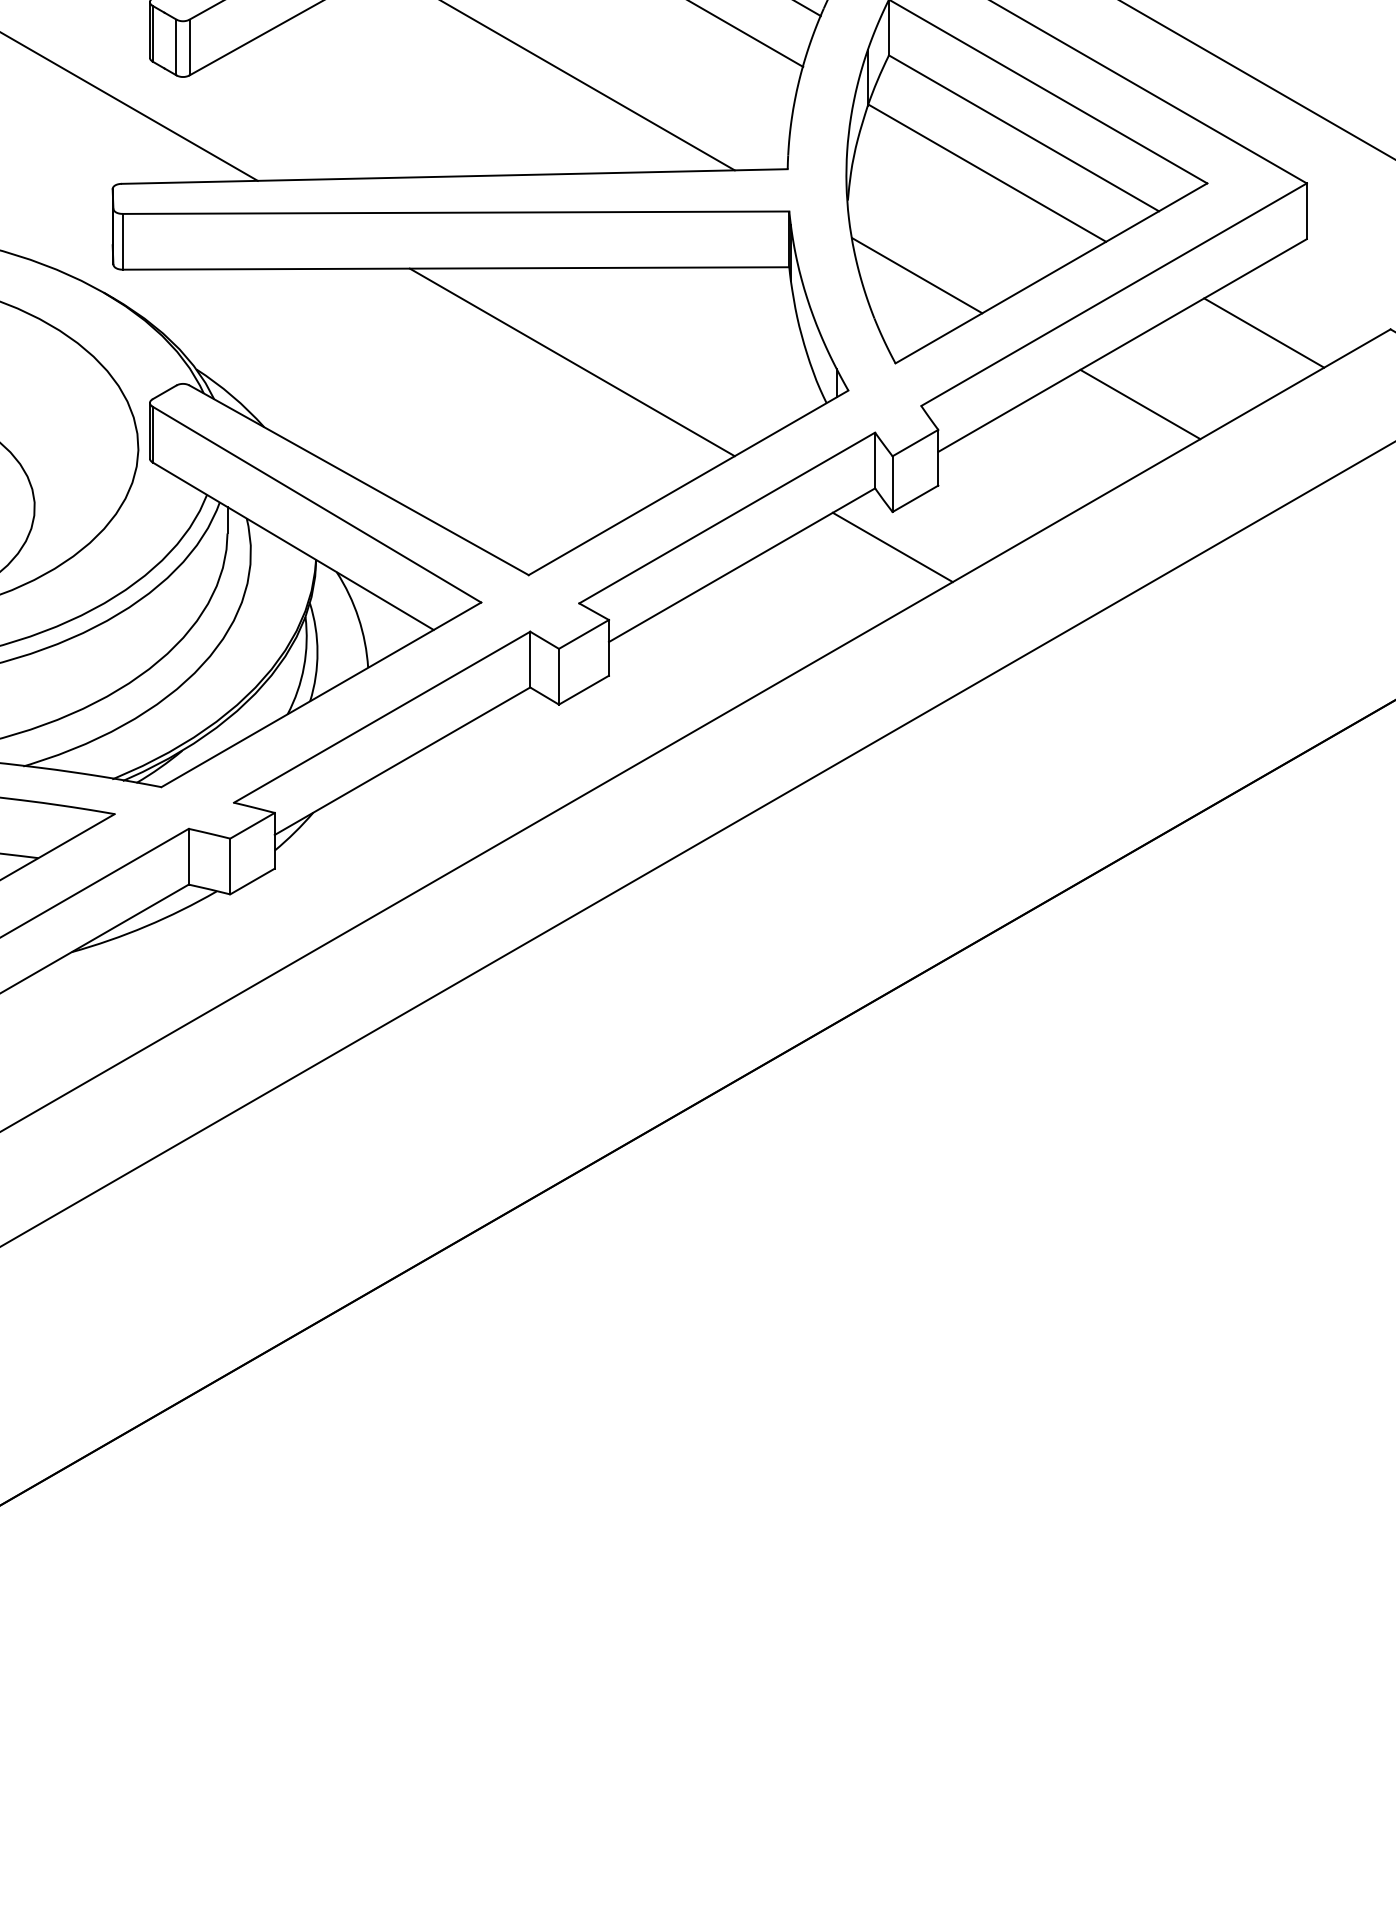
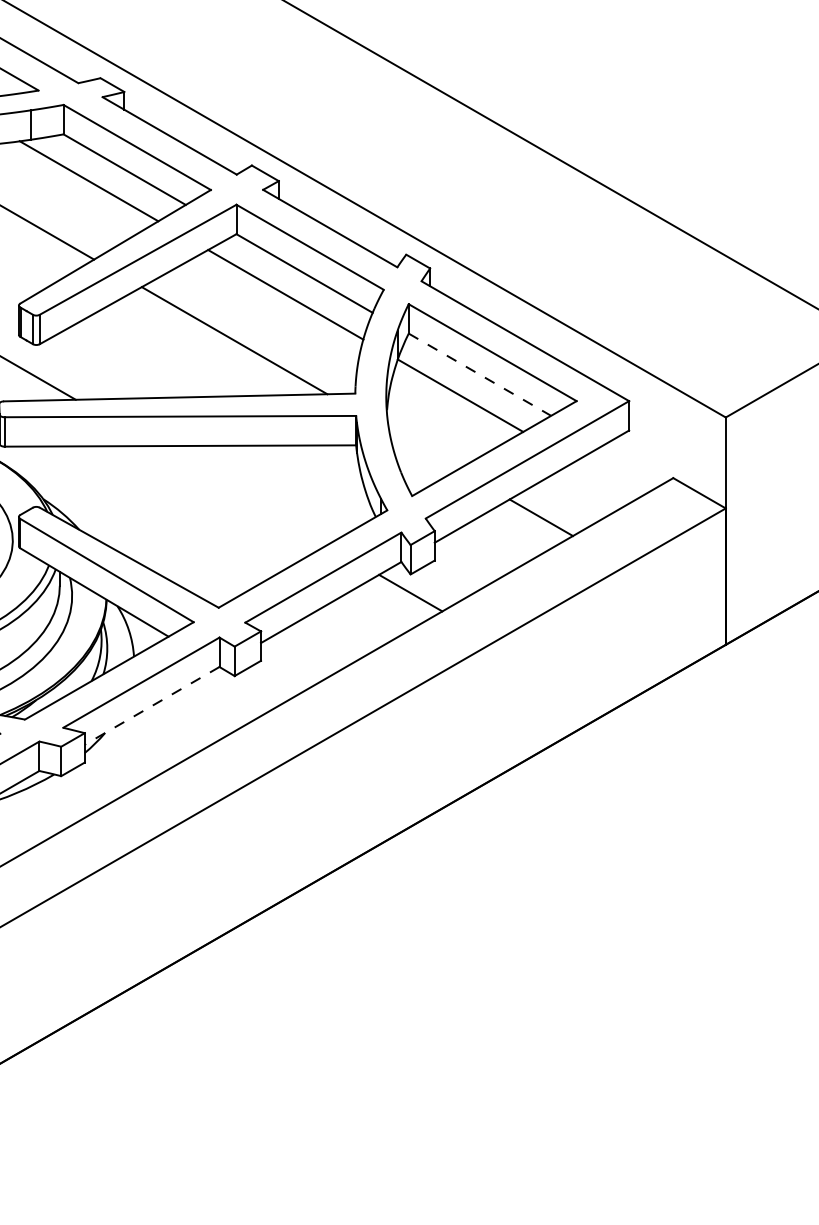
line: (1025, 132) -> (480, 374), solid -> dashed
line: (916, 275) -> (423, 449), removed
line: (1263, 331) -> (606, 479), removed
line: (571, 362) -> (241, 495), removed
line: (403, 760) -> (152, 705), solid -> dashed

